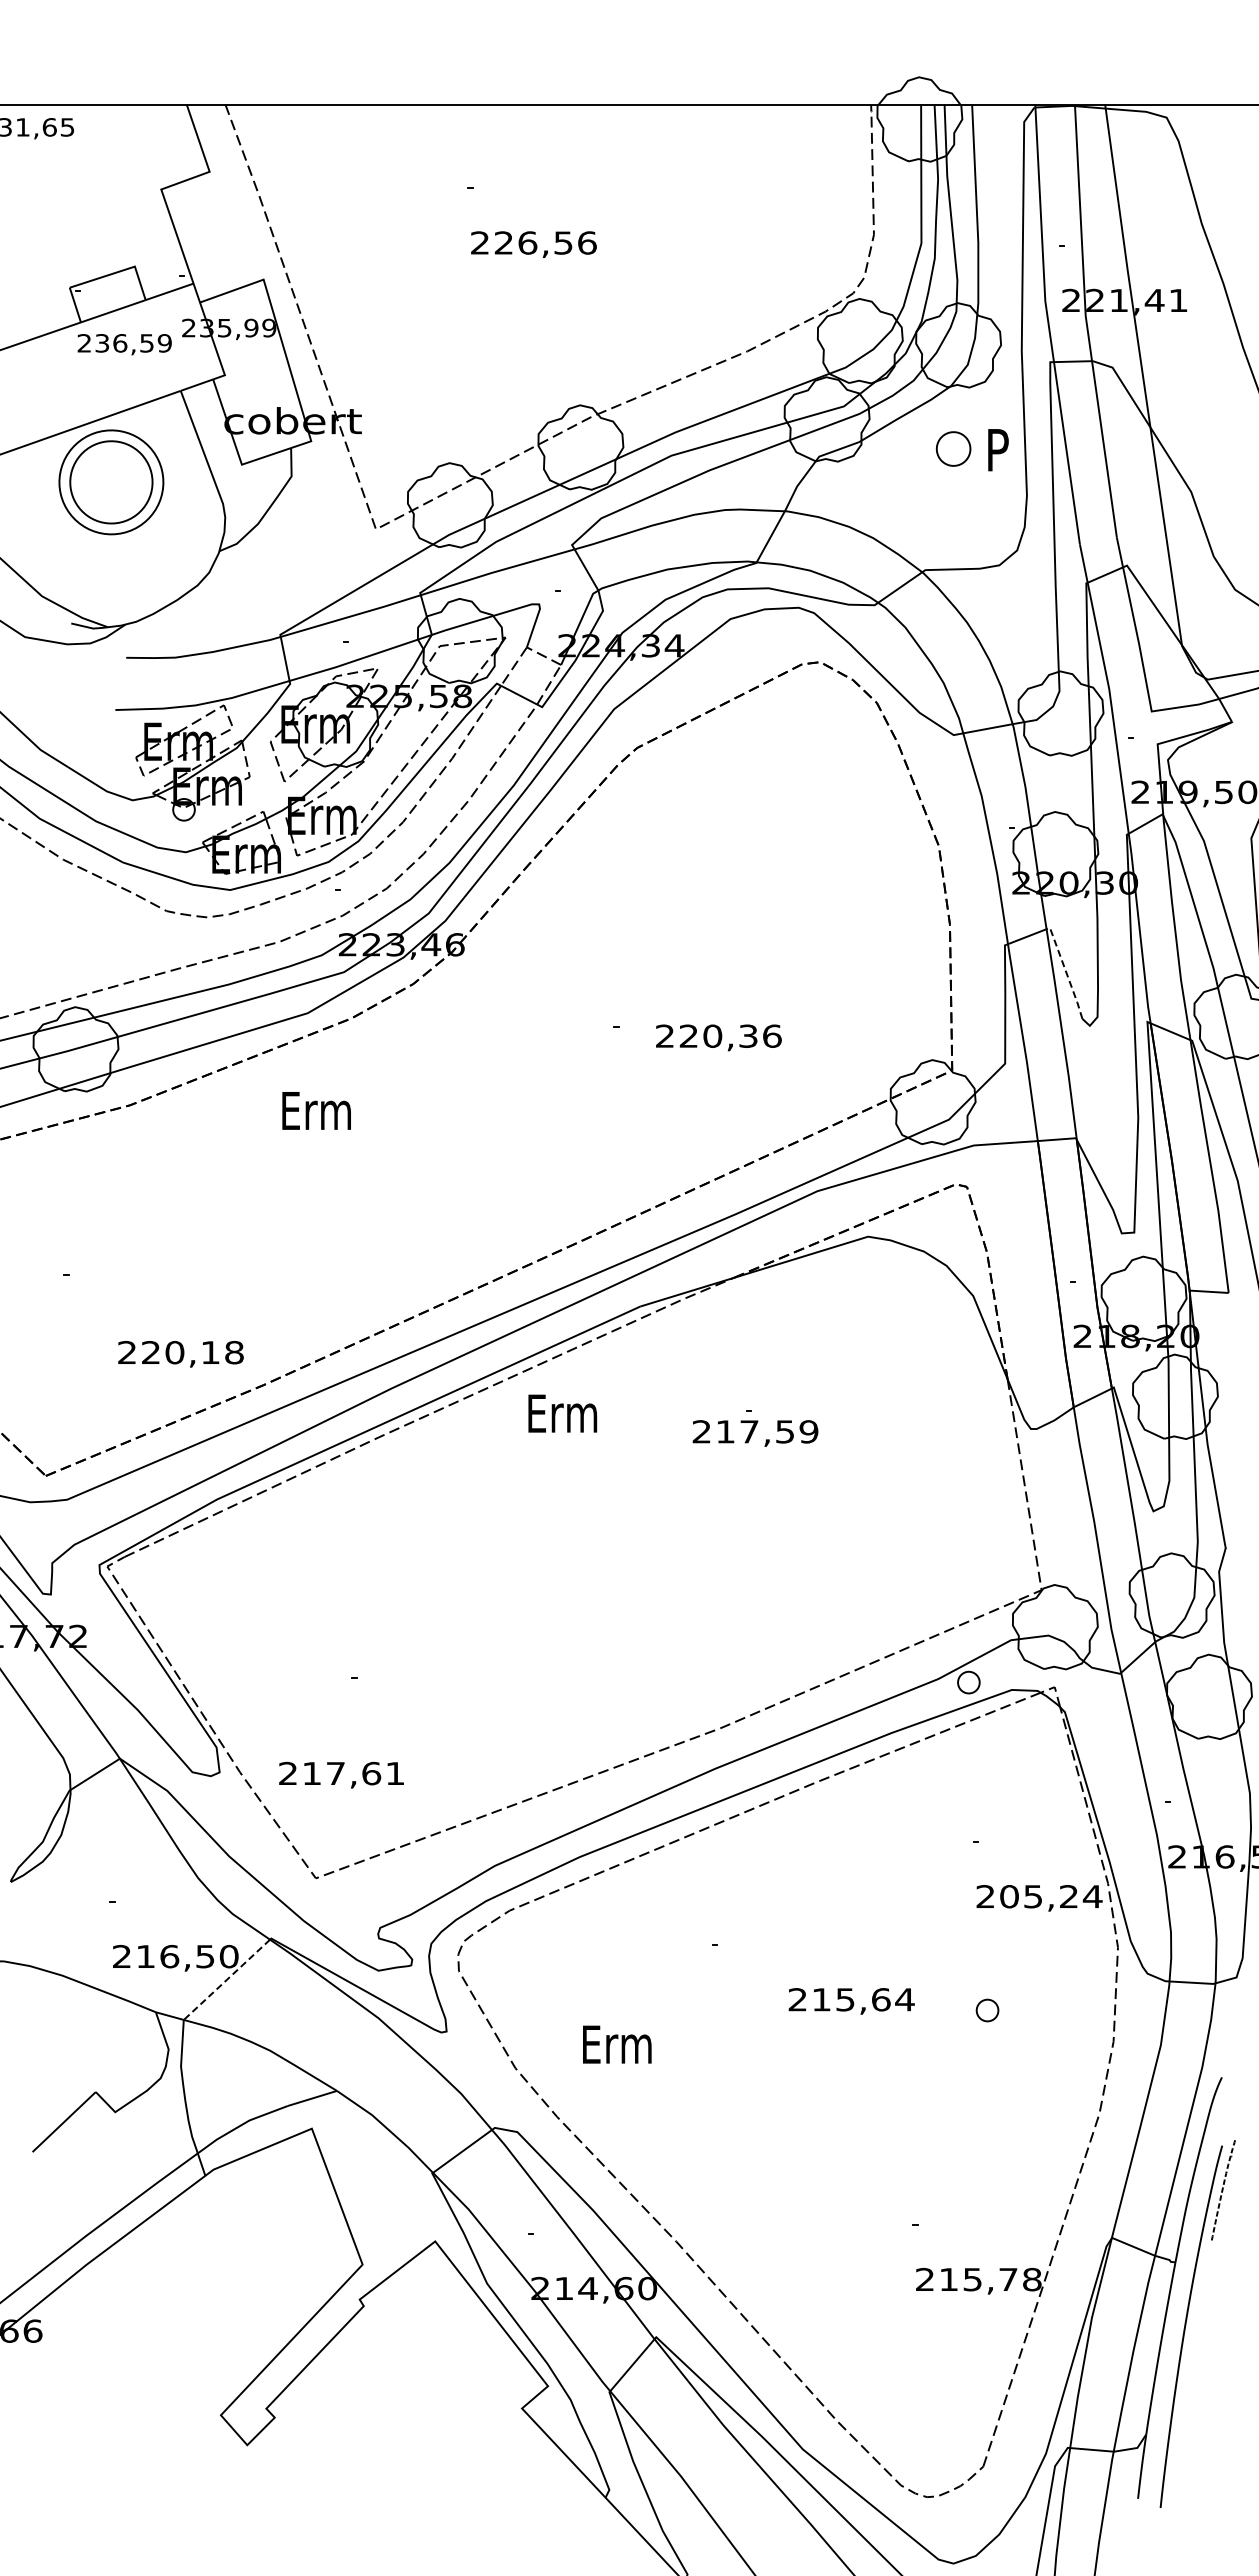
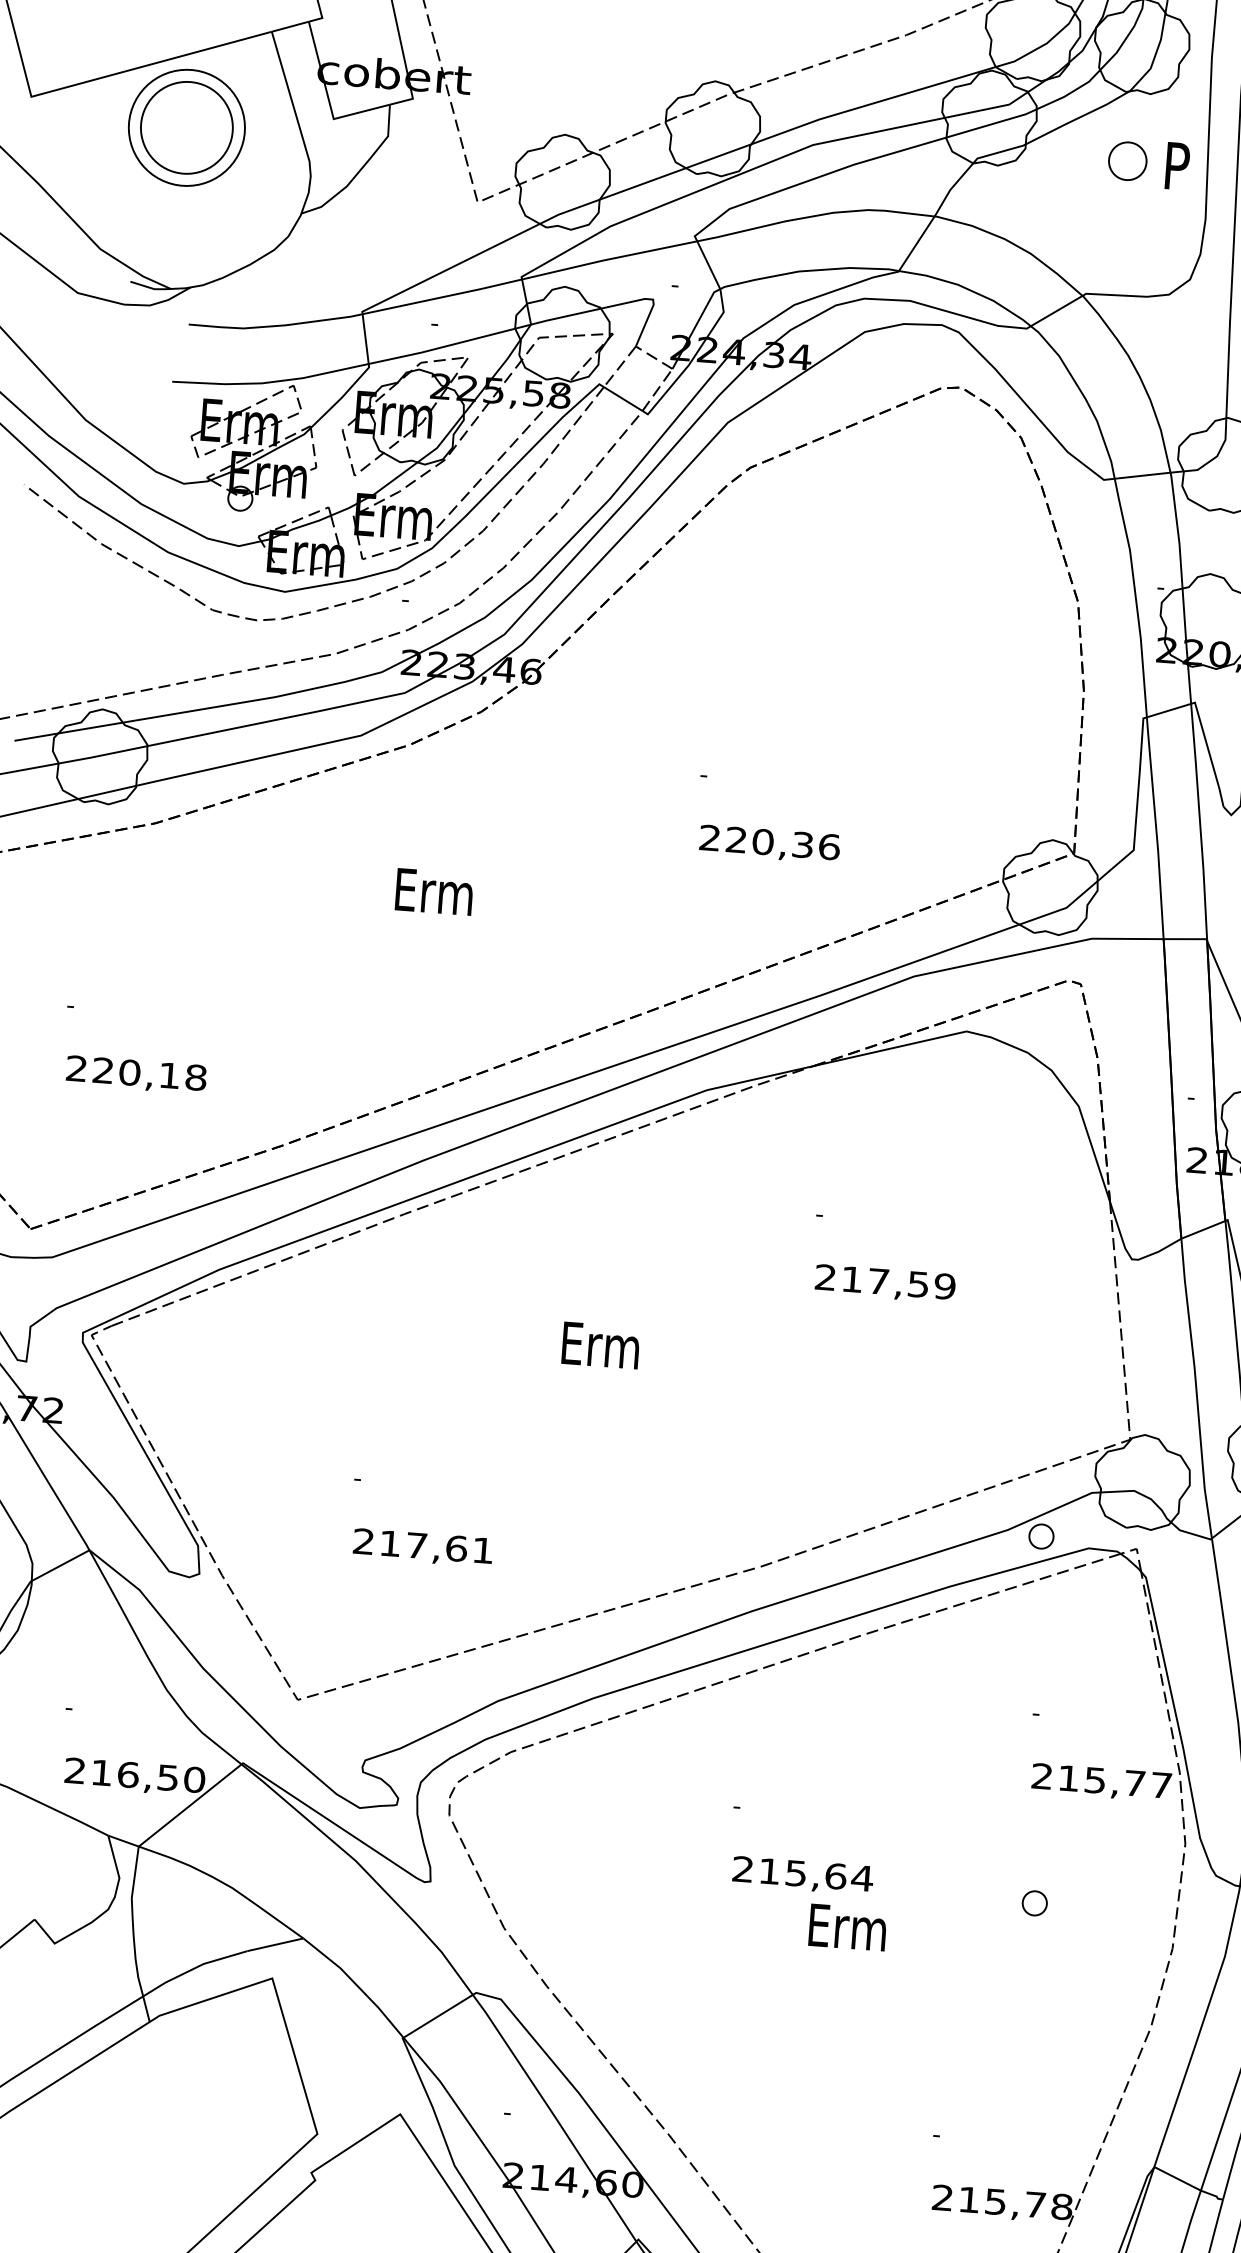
line: (1065, 970) -> (1208, 751), dashed -> solid
text: (718, 1037) -> (769, 843), moved
text: (316, 1110) -> (434, 891), moved
text: (180, 1354) -> (135, 1075), moved
text: (562, 1413) -> (600, 1345), moved
text: (755, 1433) -> (885, 1283), moved
text: (341, 1774) -> (423, 1547), moved
text: (1051, 1896) -> (1115, 1781), 205,24 -> 215,77
line: (226, 1979) -> (189, 1805), dashed -> solid
text: (851, 2001) -> (802, 1875), moved
text: (617, 2044) -> (848, 1927), moved

